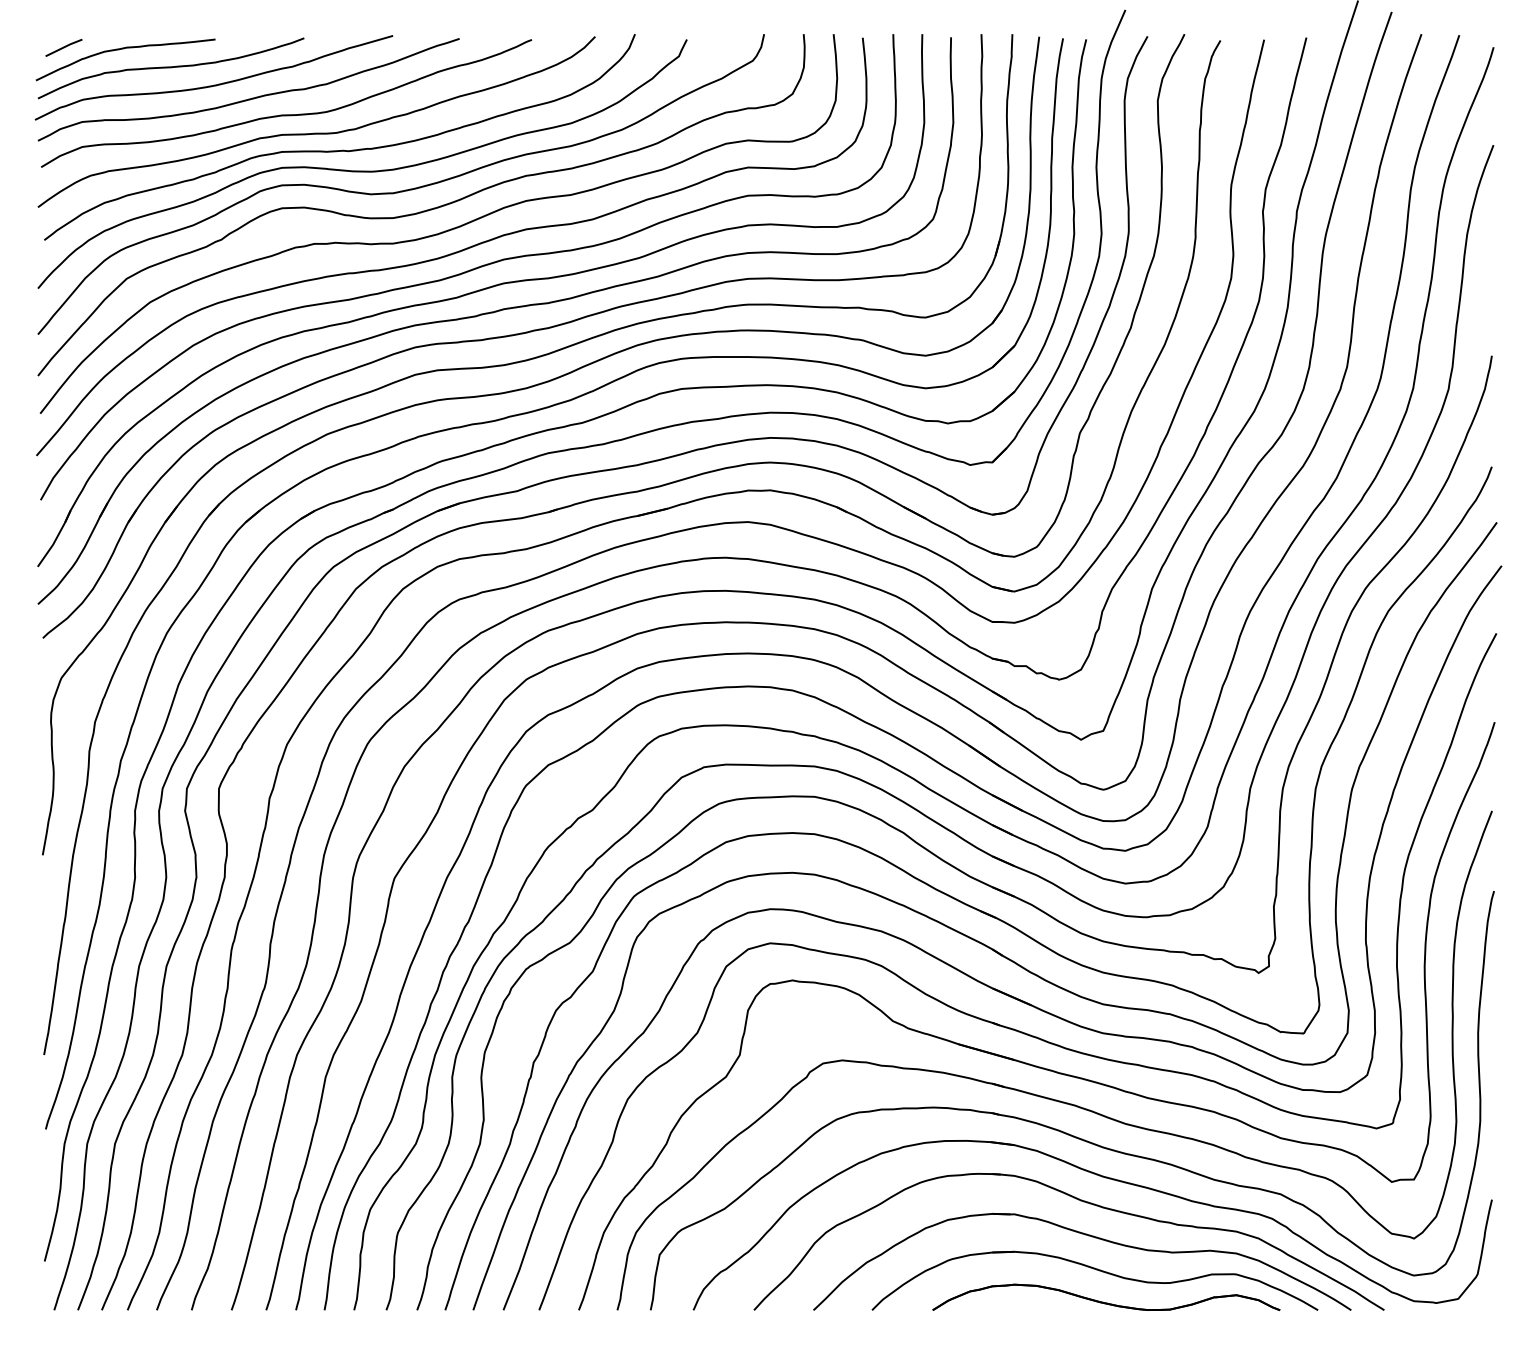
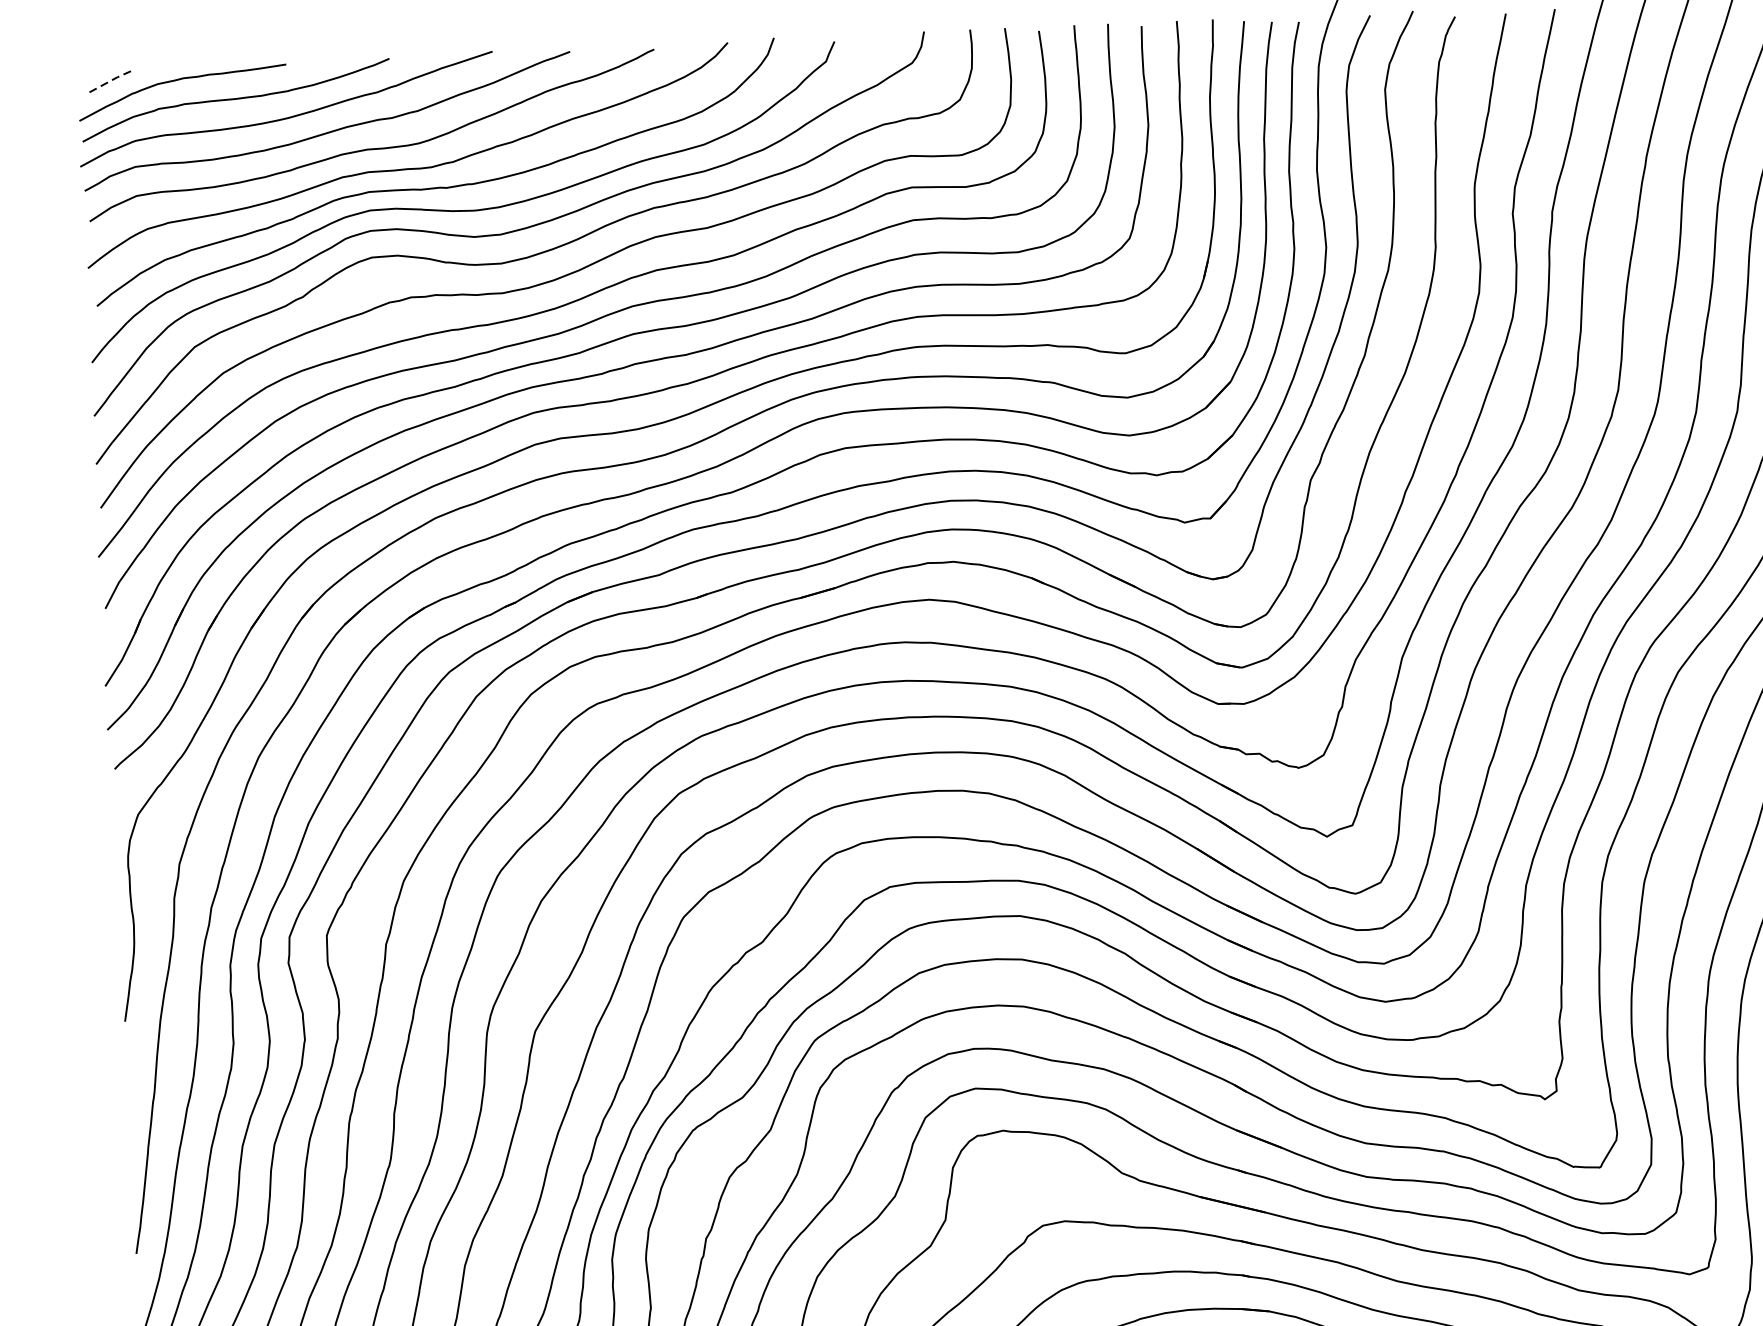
line: (64, 47) -> (111, 81), solid -> dashed

